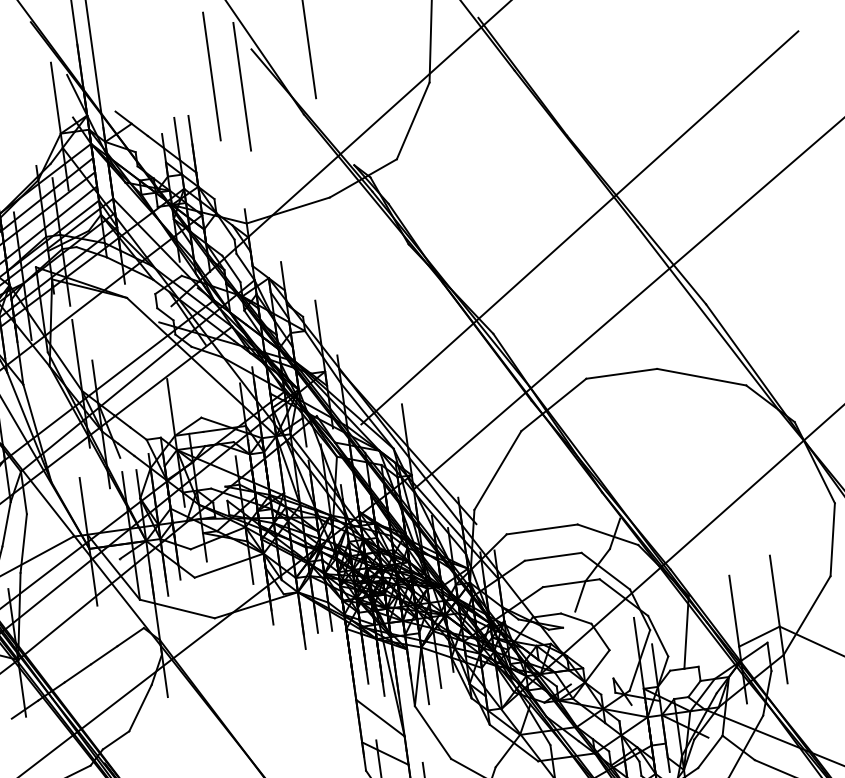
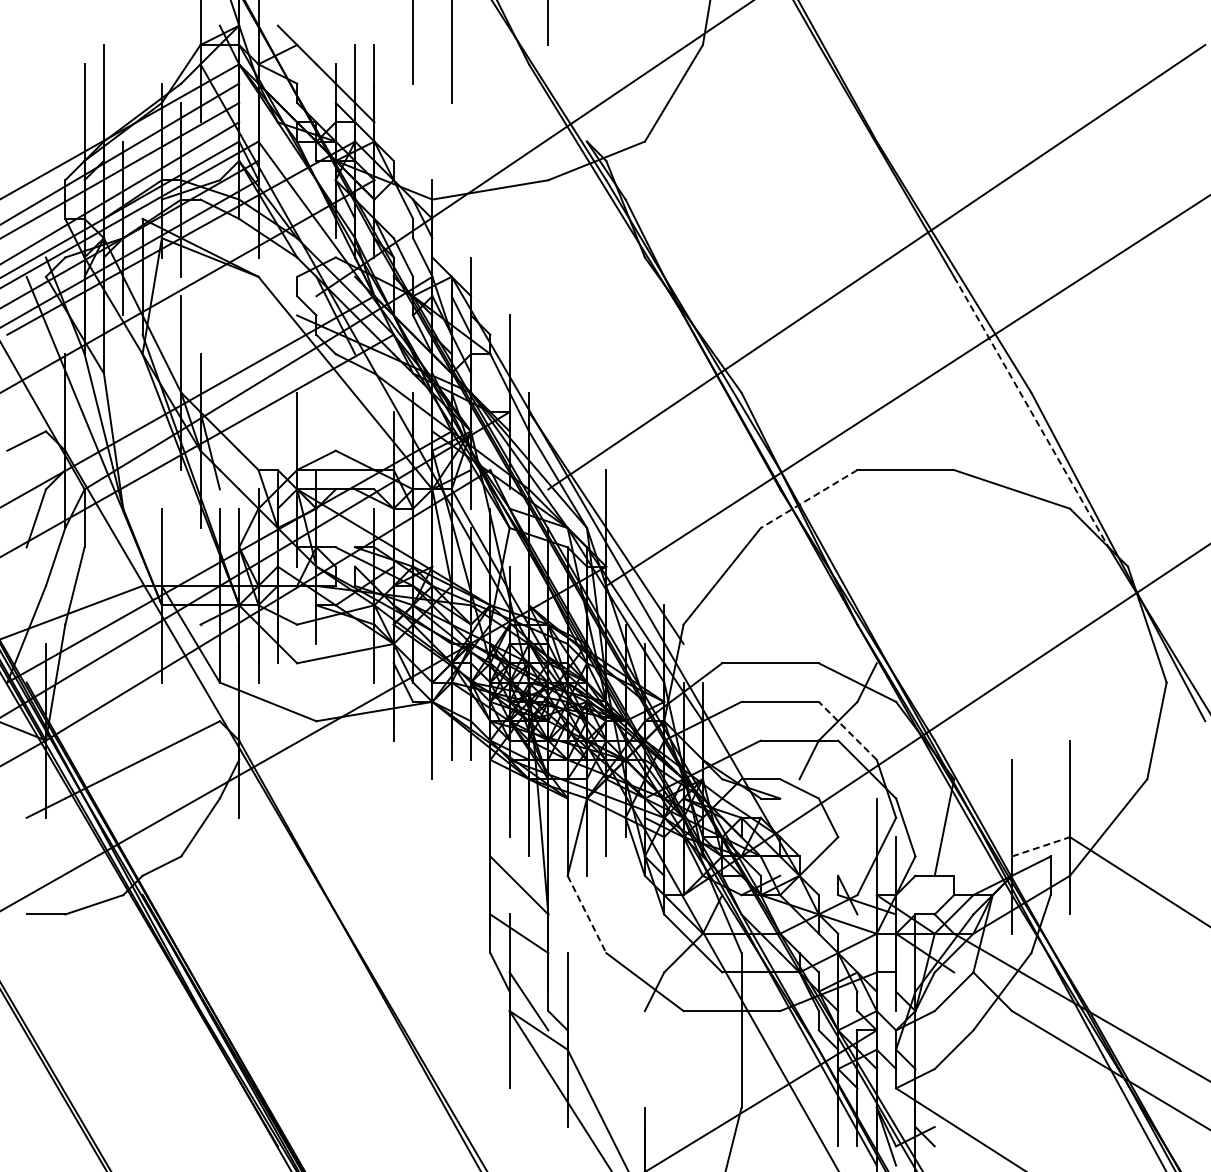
line: (708, 318) -> (1031, 412), solid -> dashed
line: (553, 405) -> (808, 499), solid -> dashed
line: (605, 570) -> (847, 730), solid -> dashed
line: (759, 636) -> (1041, 846), solid -> dashed
line: (433, 732) -> (587, 914), solid -> dashed

